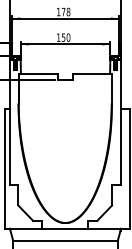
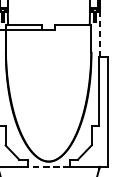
line: (121, 84) -> (100, 34), solid -> dashed
line: (64, 228) -> (47, 166), solid -> dashed

